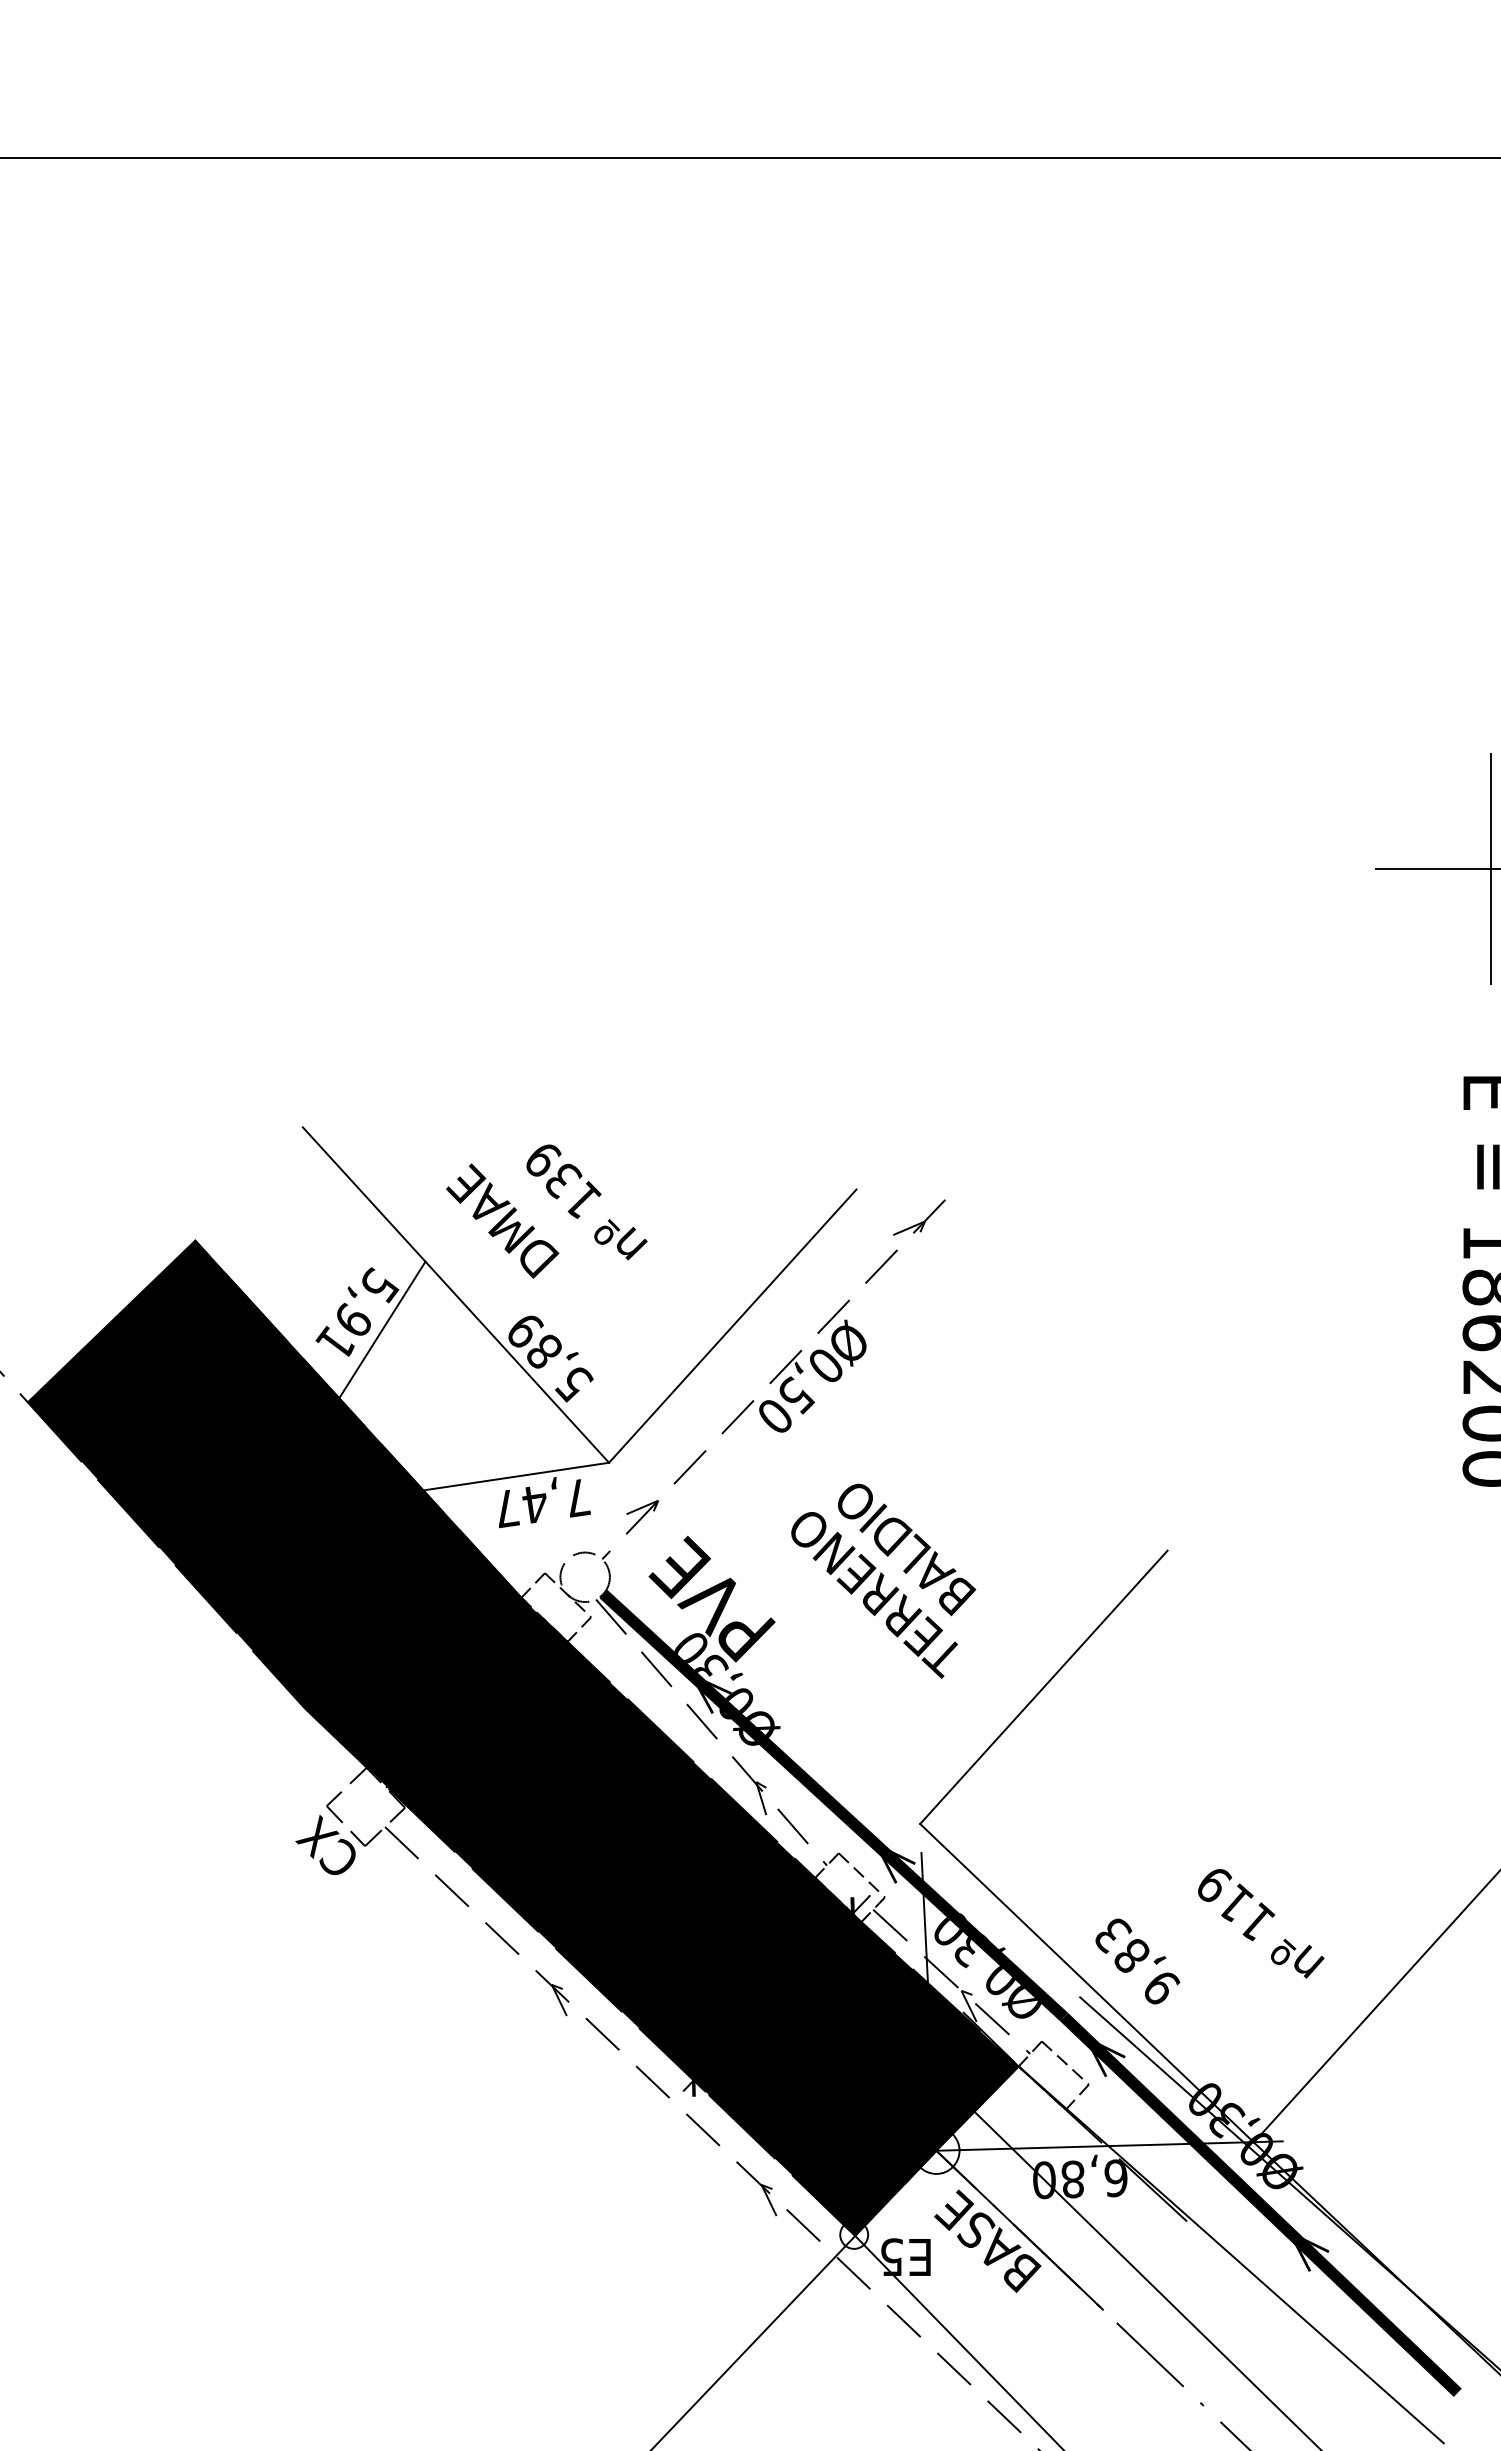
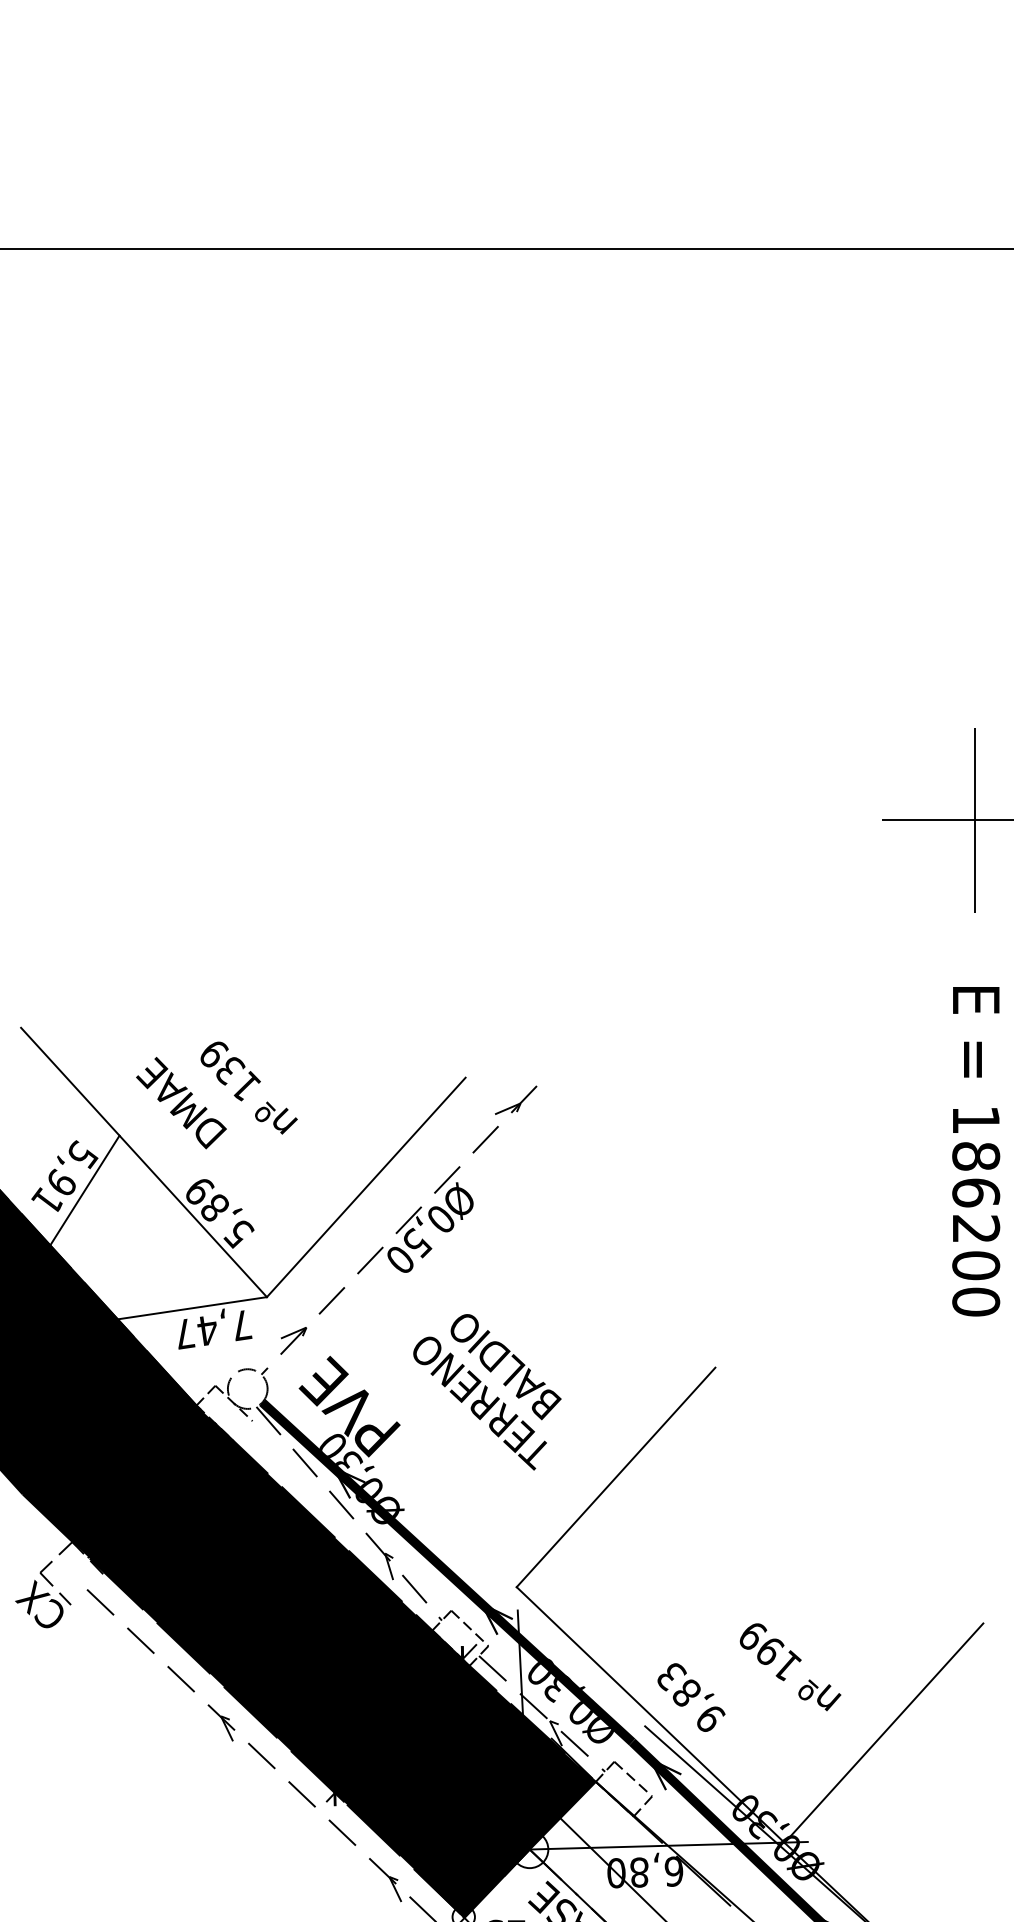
line: (579, 1629) -> (243, 1431), removed
line: (385, 1826) -> (87, 1589), removed
text: (1236, 1902) -> (770, 1650), 119 -> 199

